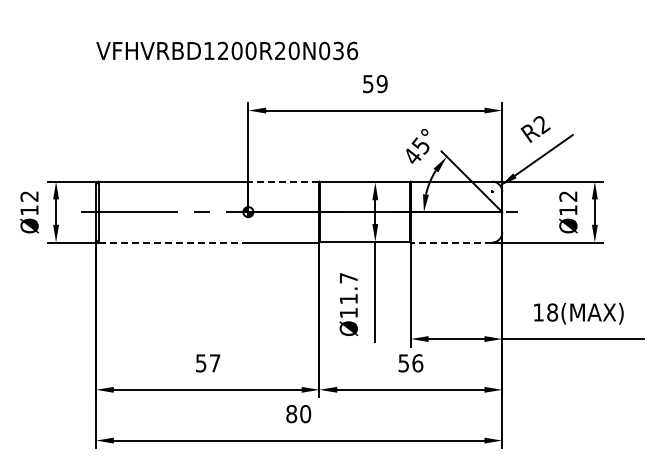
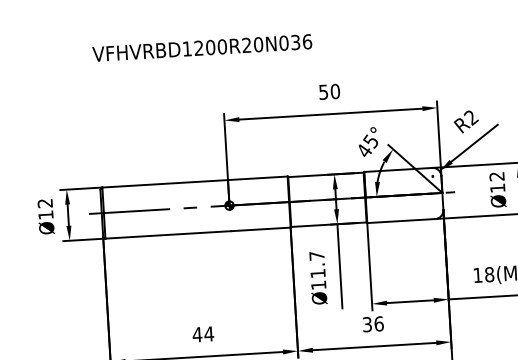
text: (227, 50) -> (202, 47), moved
text: (381, 84) -> (334, 91), 59 -> 50
line: (283, 181) -> (257, 178), dashed -> solid
line: (173, 242) -> (168, 234), dashed -> solid
line: (451, 242) -> (401, 220), dashed -> solid
text: (403, 362) -> (367, 324), 56 -> 36
text: (207, 363) -> (202, 334), 57 -> 44

